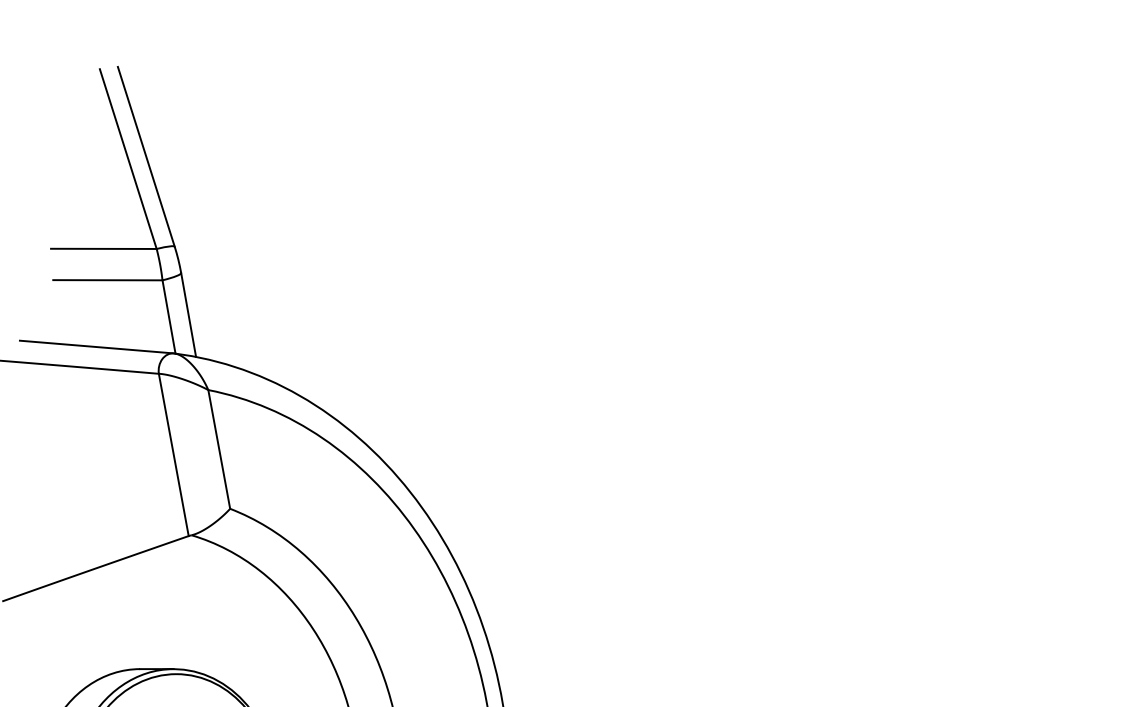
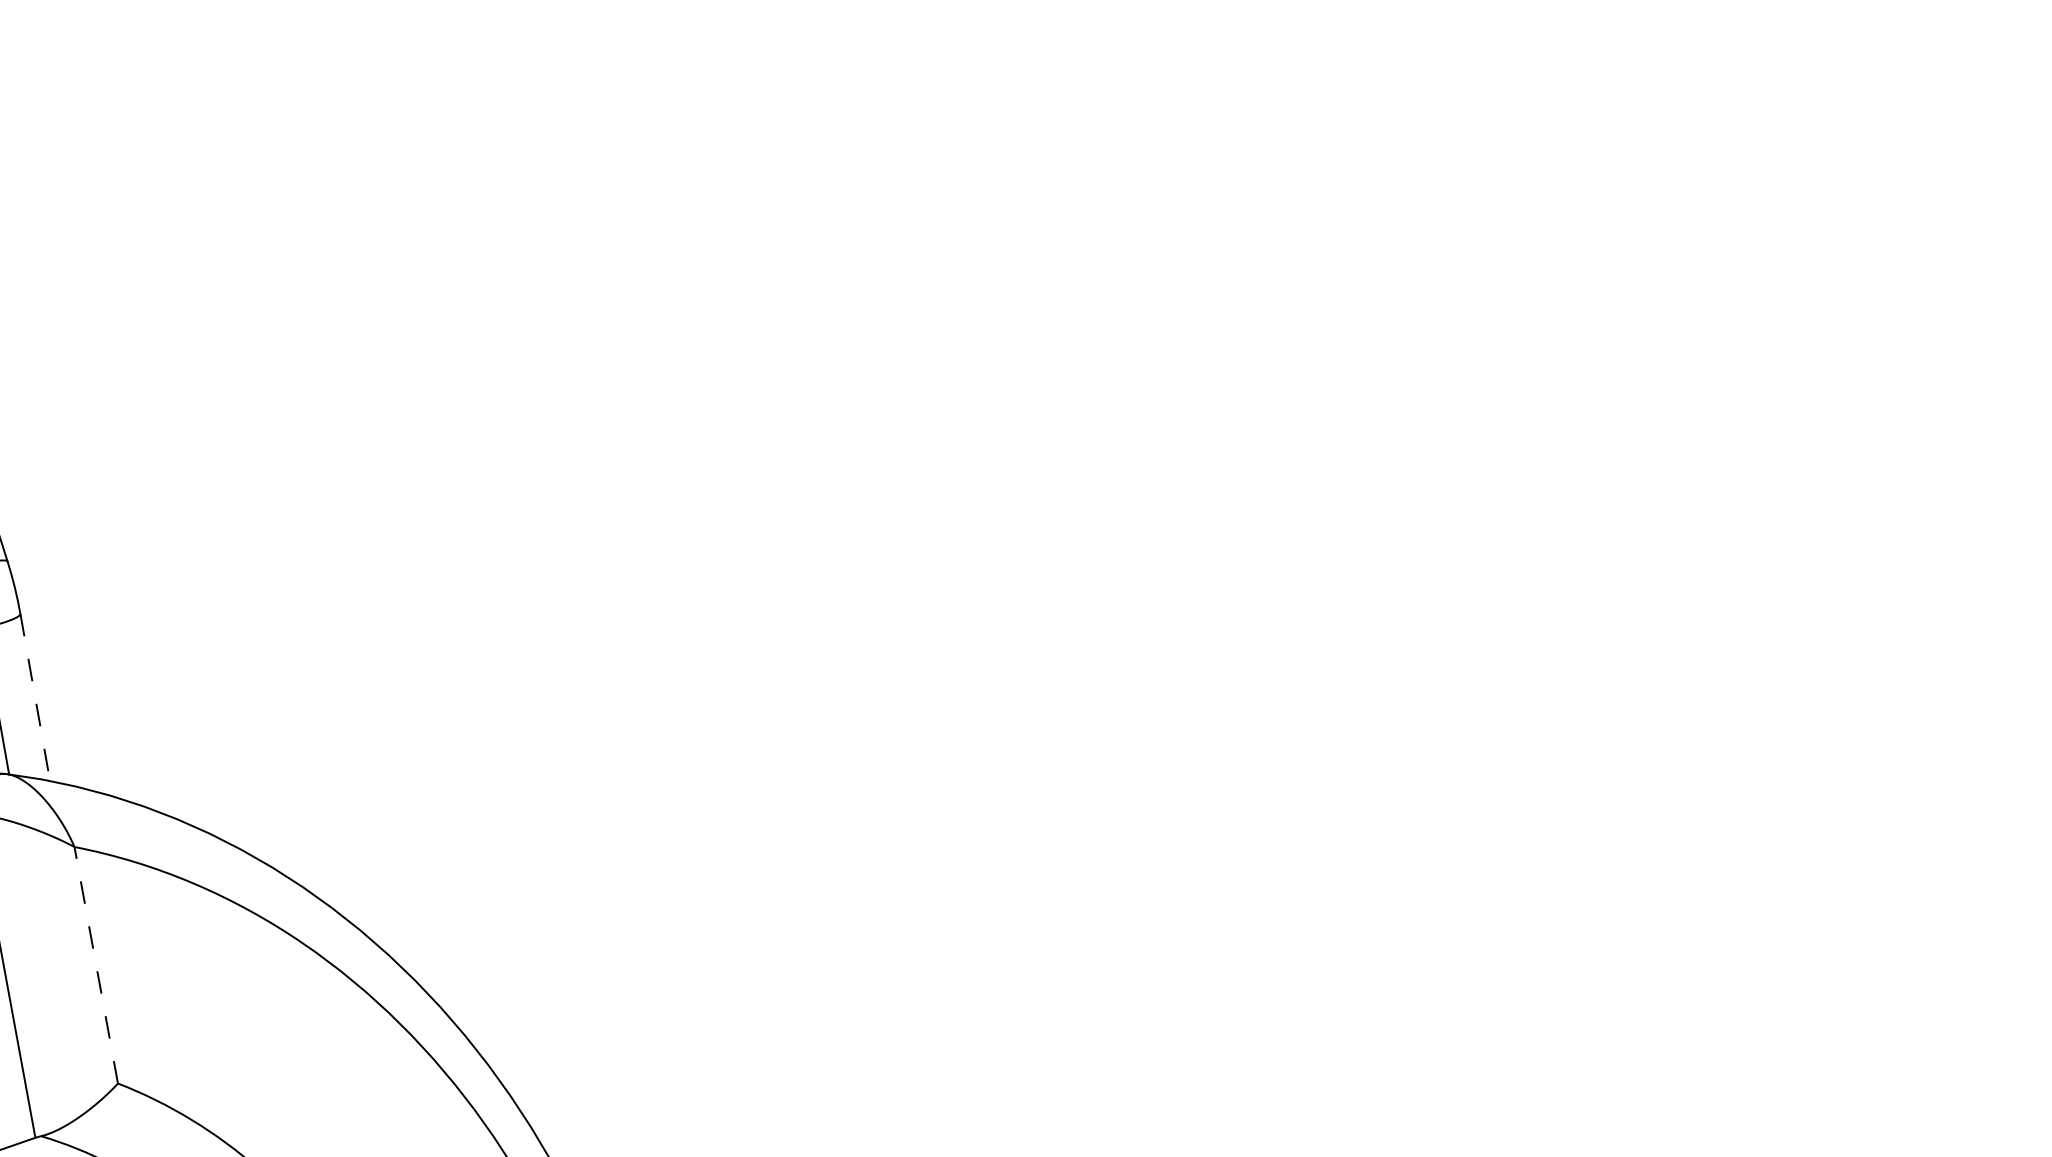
line: (188, 314) -> (34, 696), solid -> dashed
line: (219, 448) -> (96, 963), solid -> dashed

